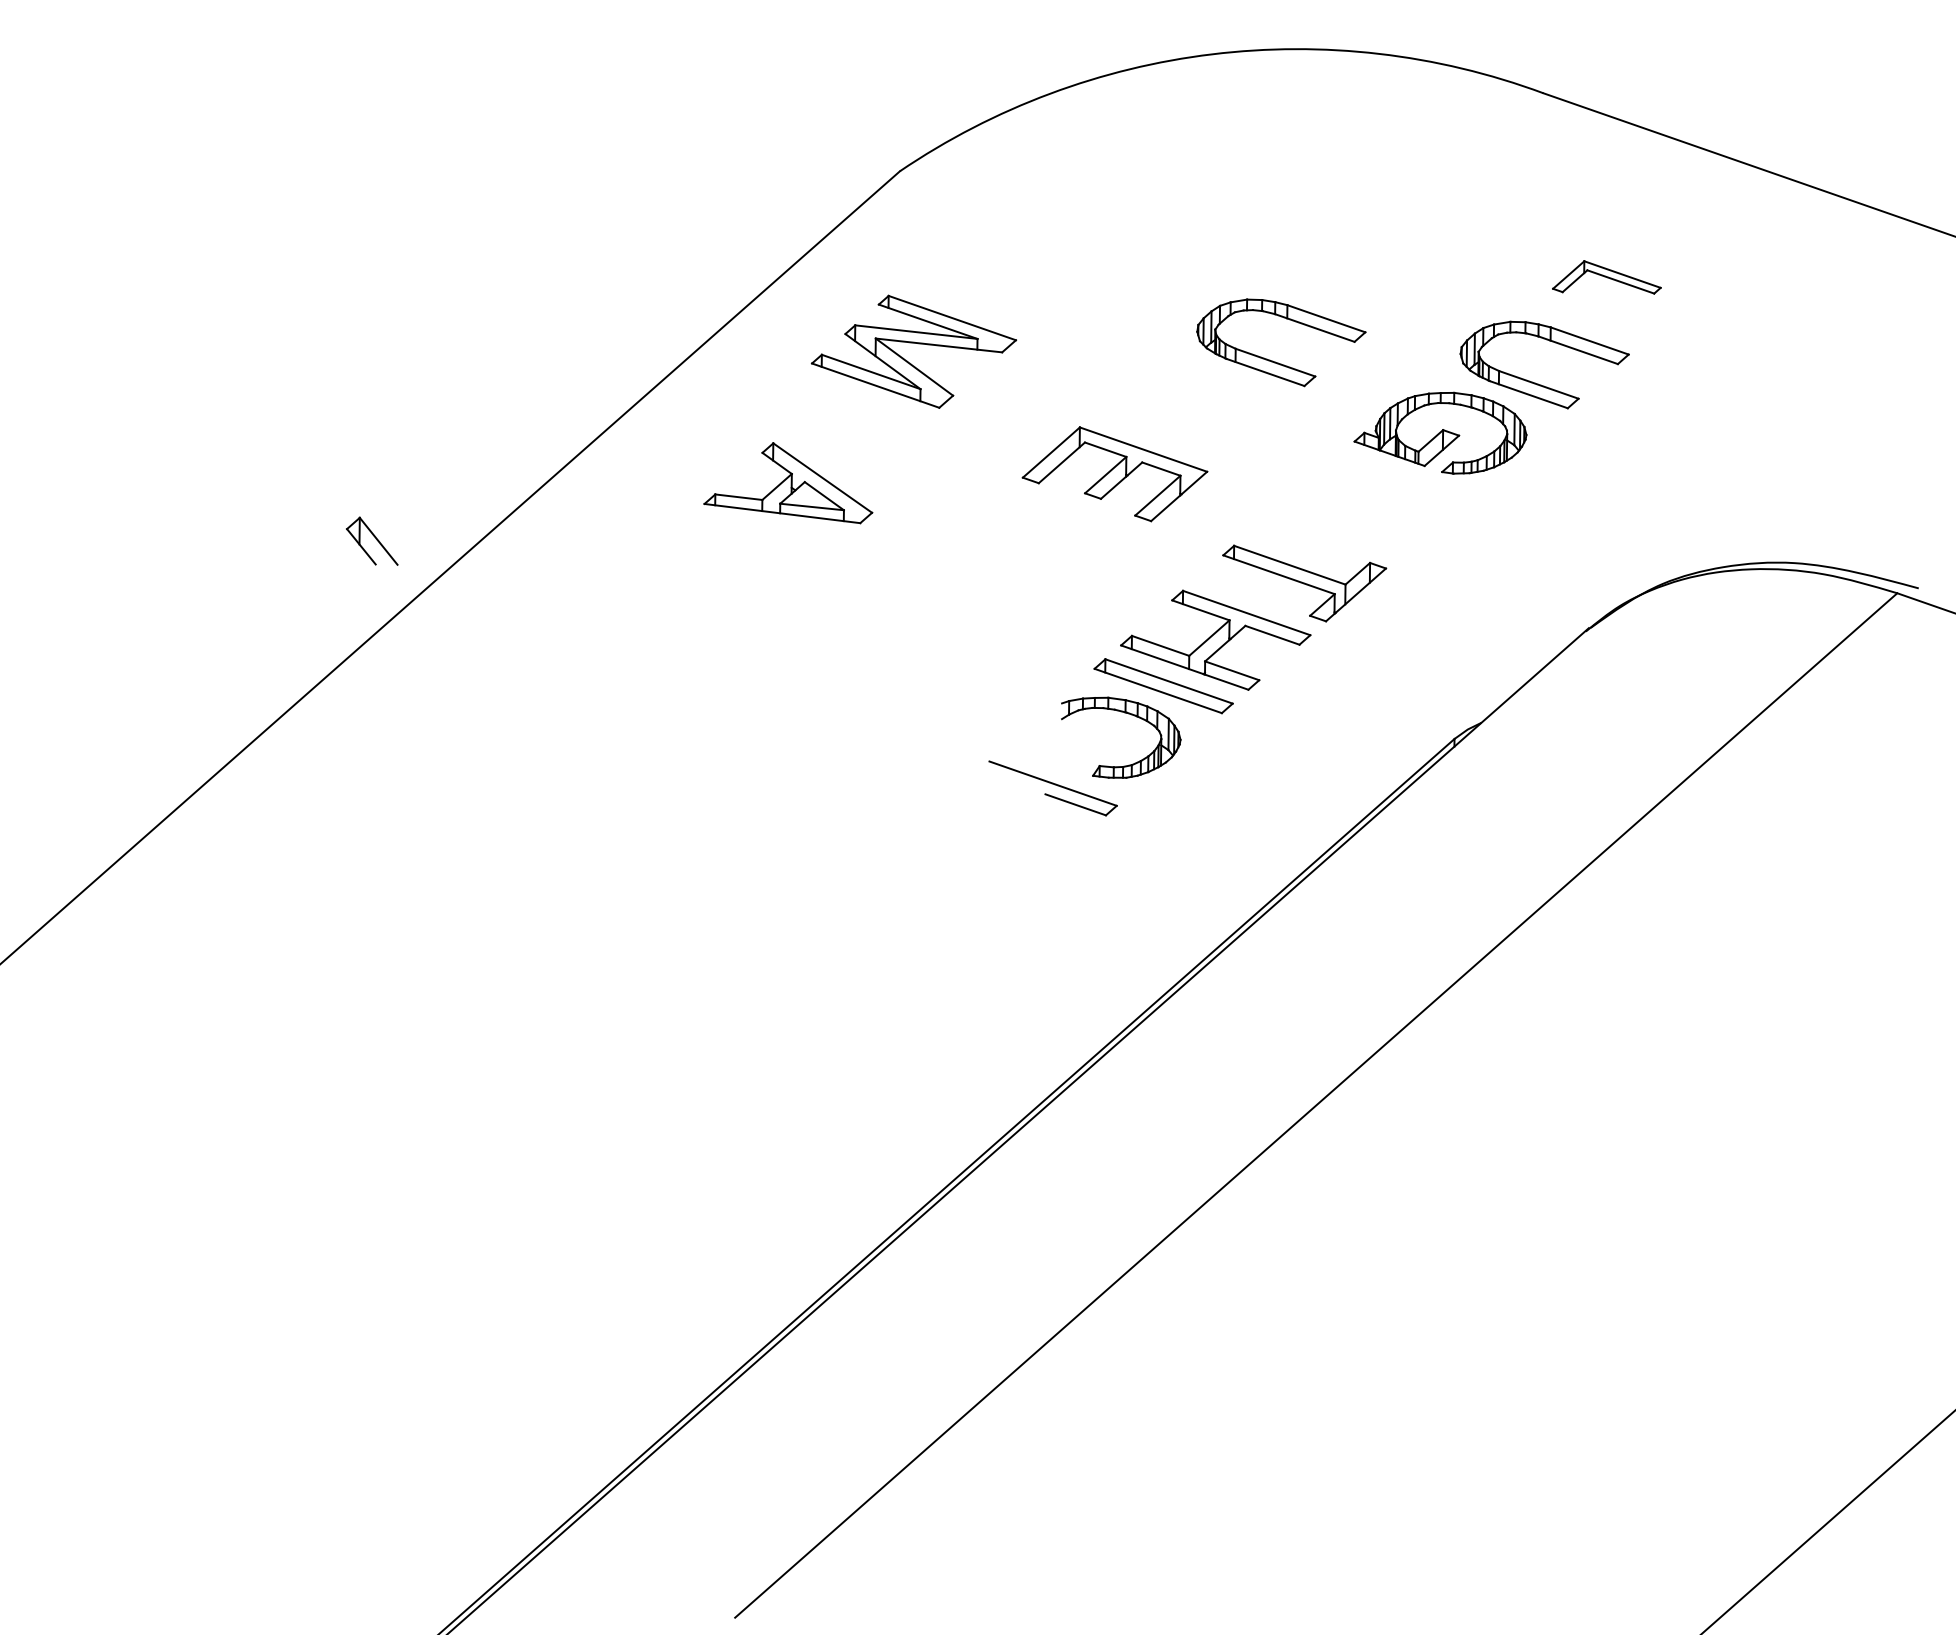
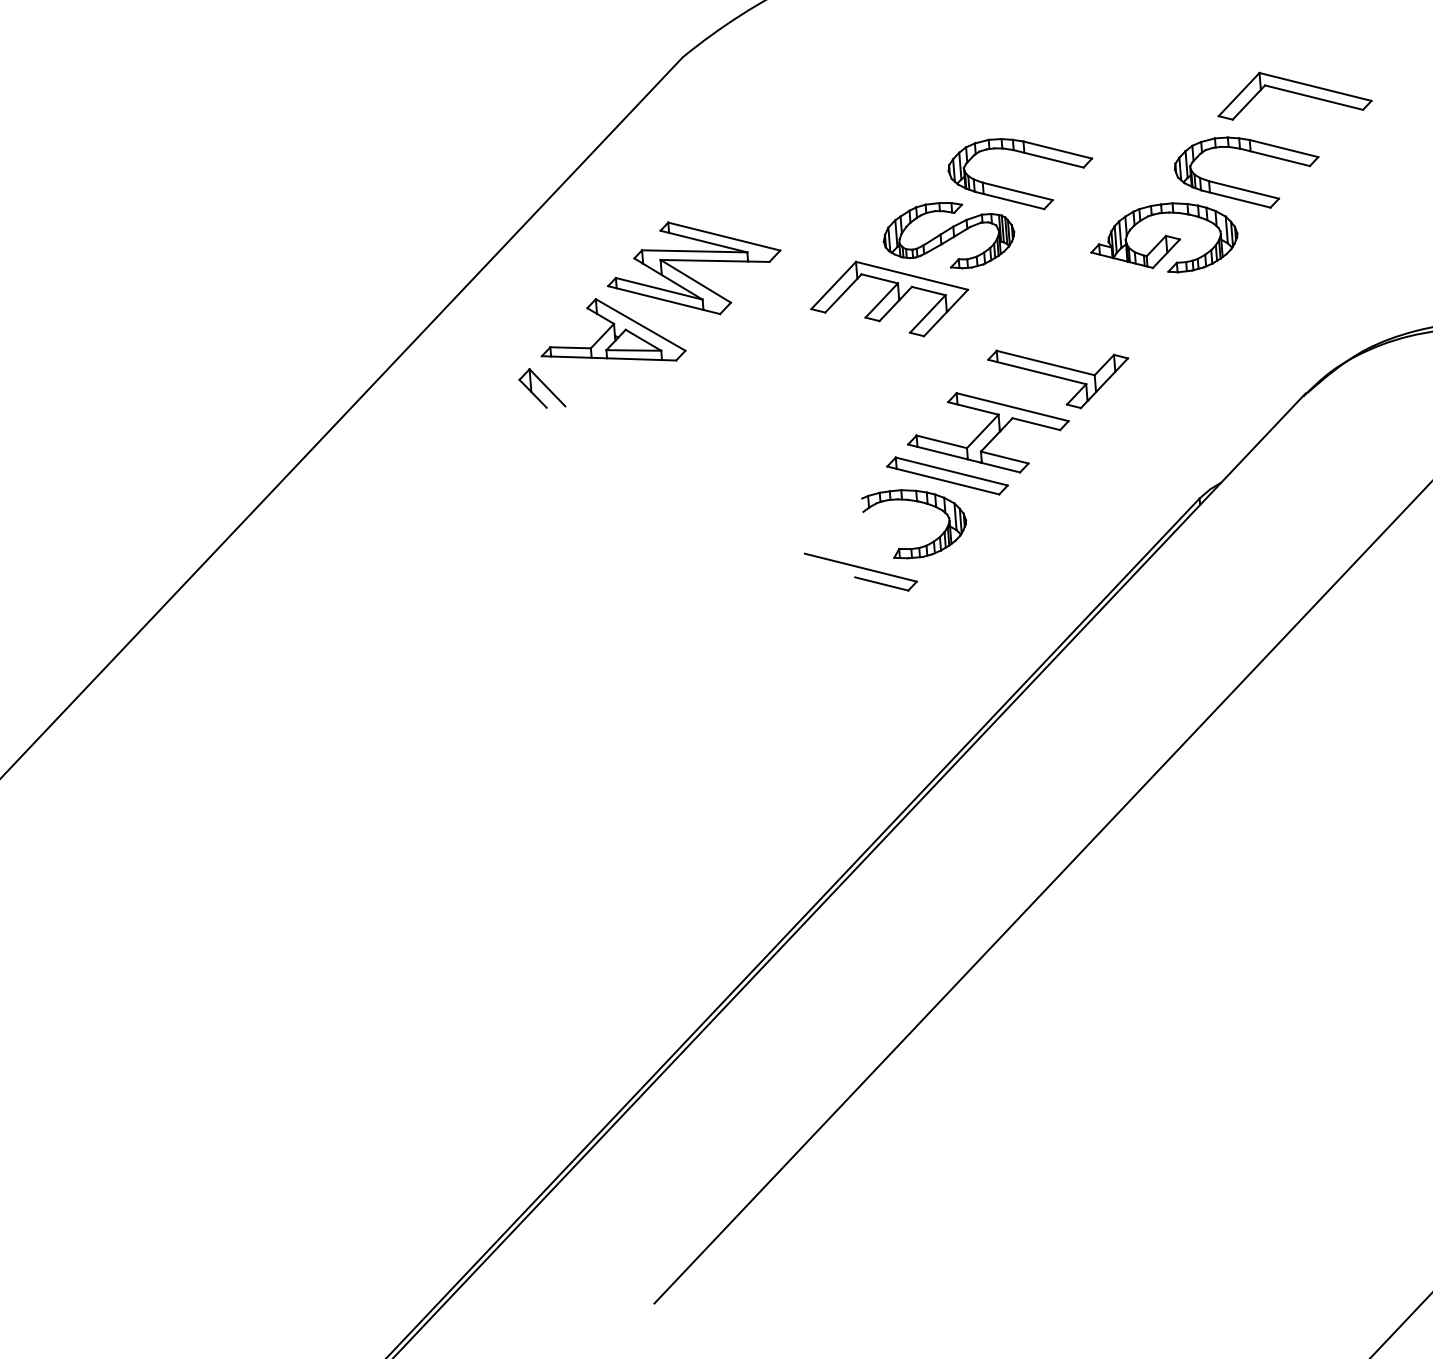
part: (1606, 277) -> (1293, 93), size x1.67
part: (913, 343) -> (693, 261), moved
part: (1190, 406) -> (948, 235), added
part: (372, 540) -> (542, 387), moved

